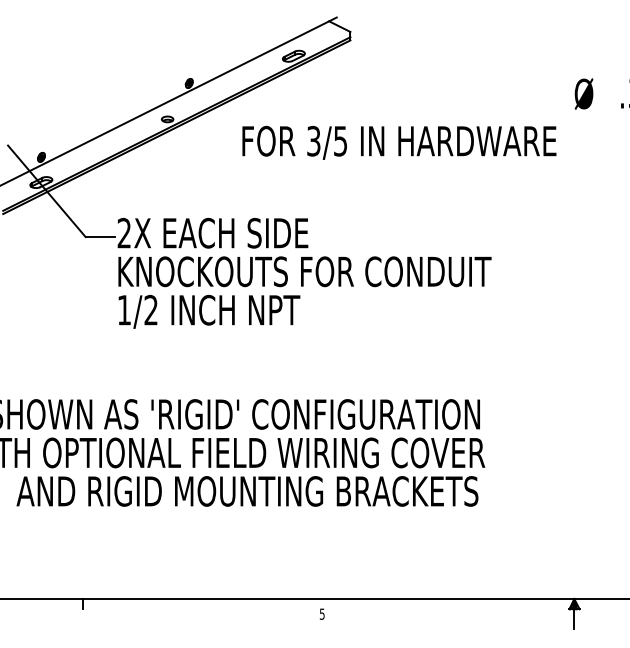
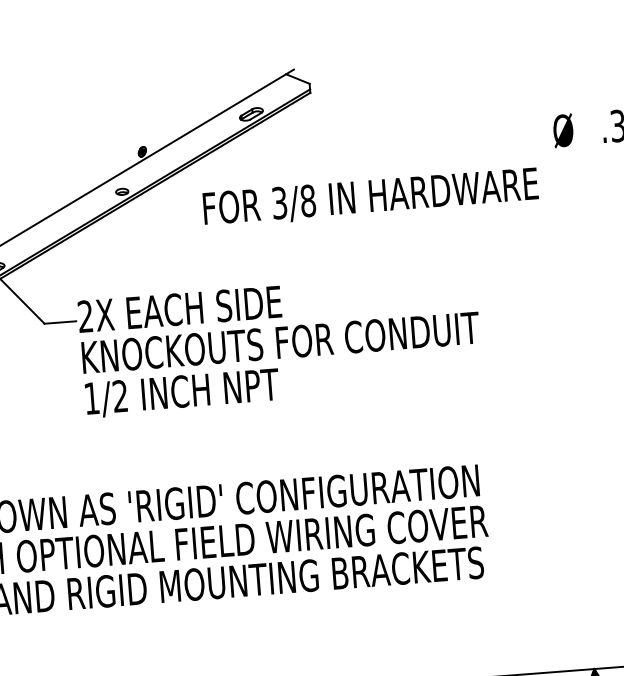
text: (340, 140) -> (307, 200), 3/5 -> 3/8

